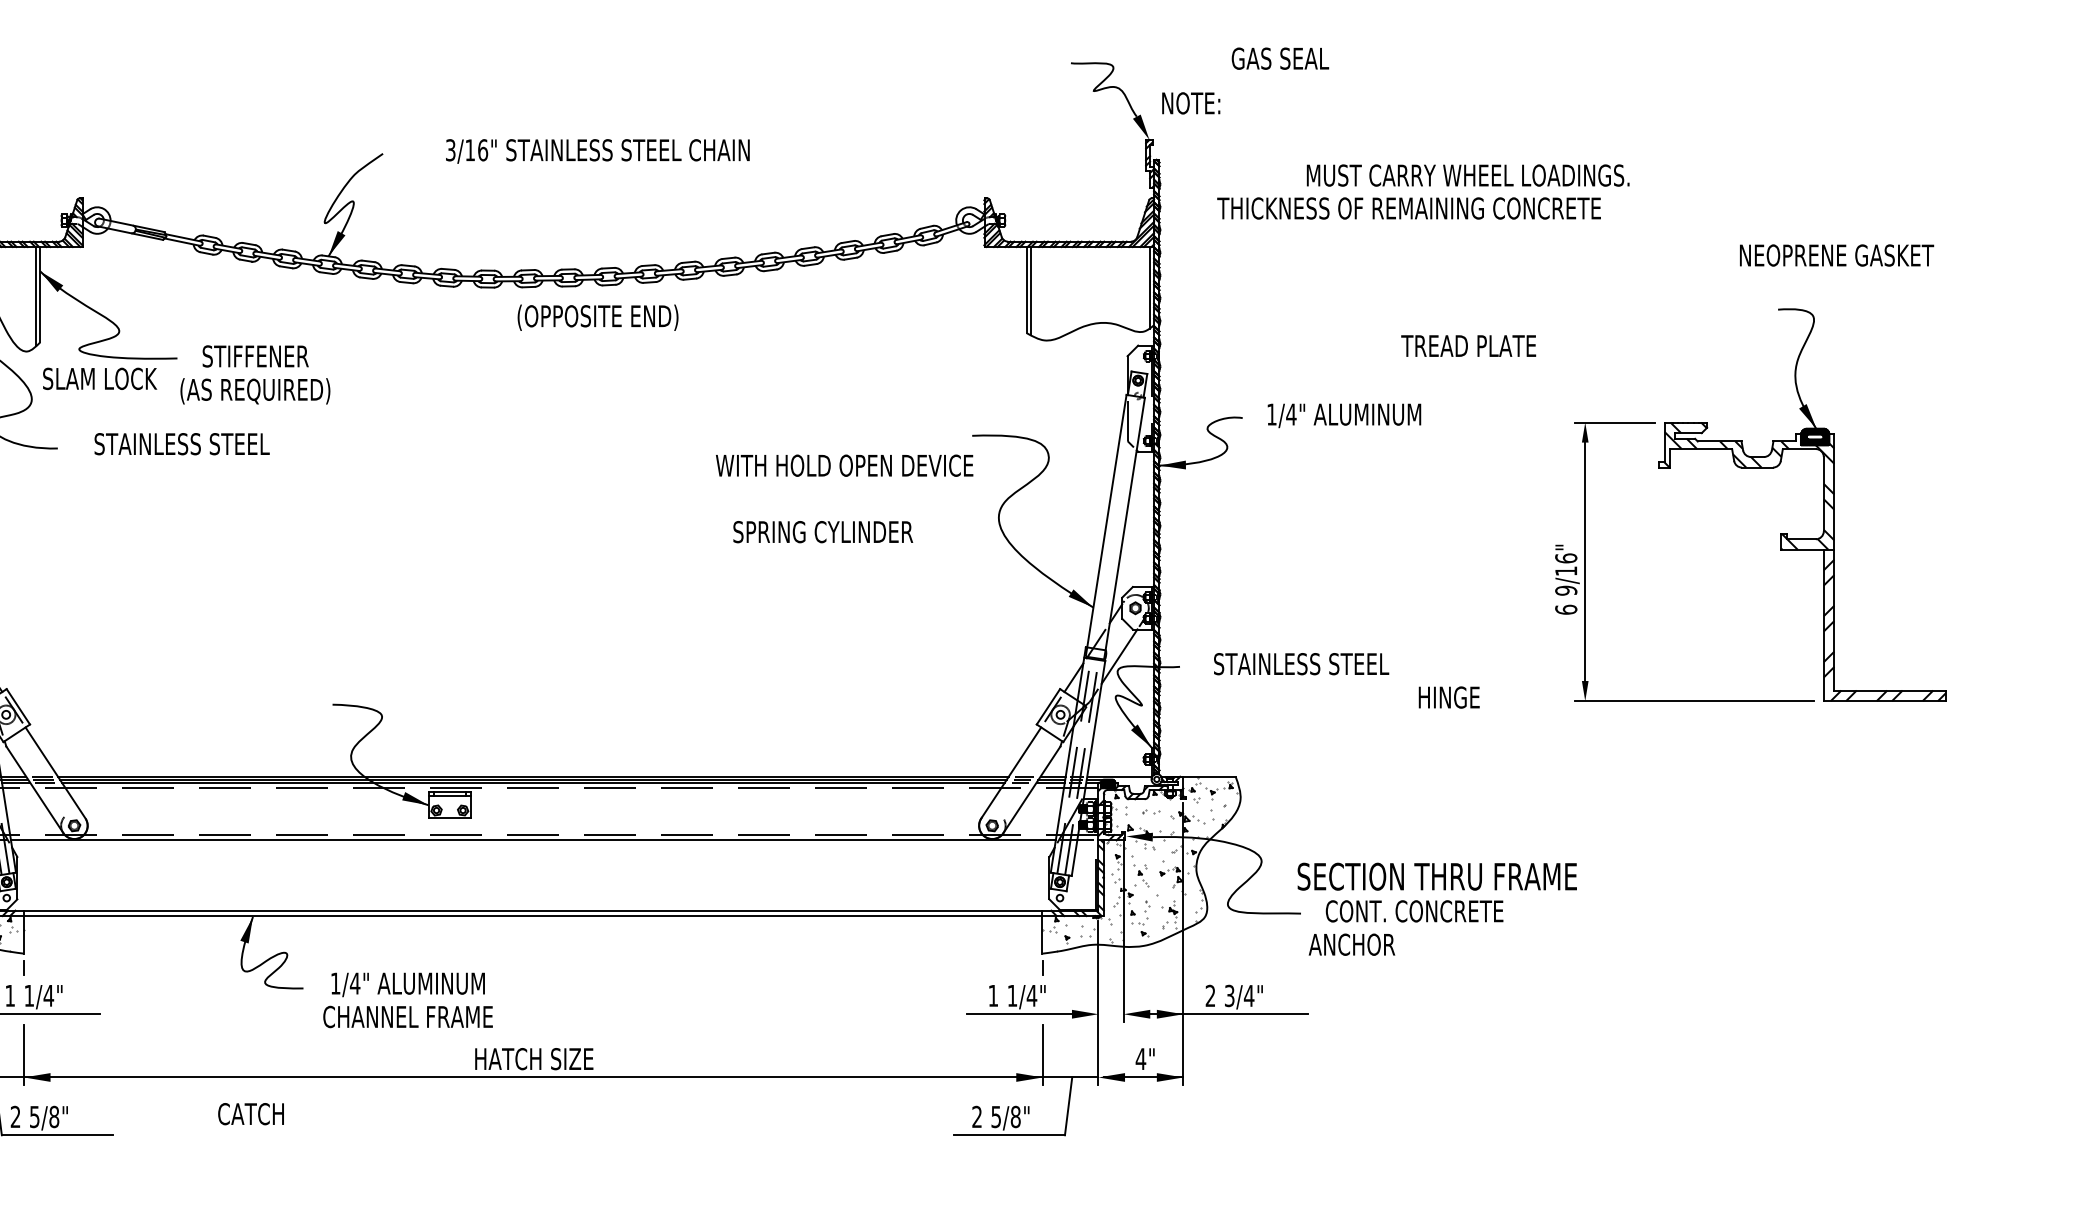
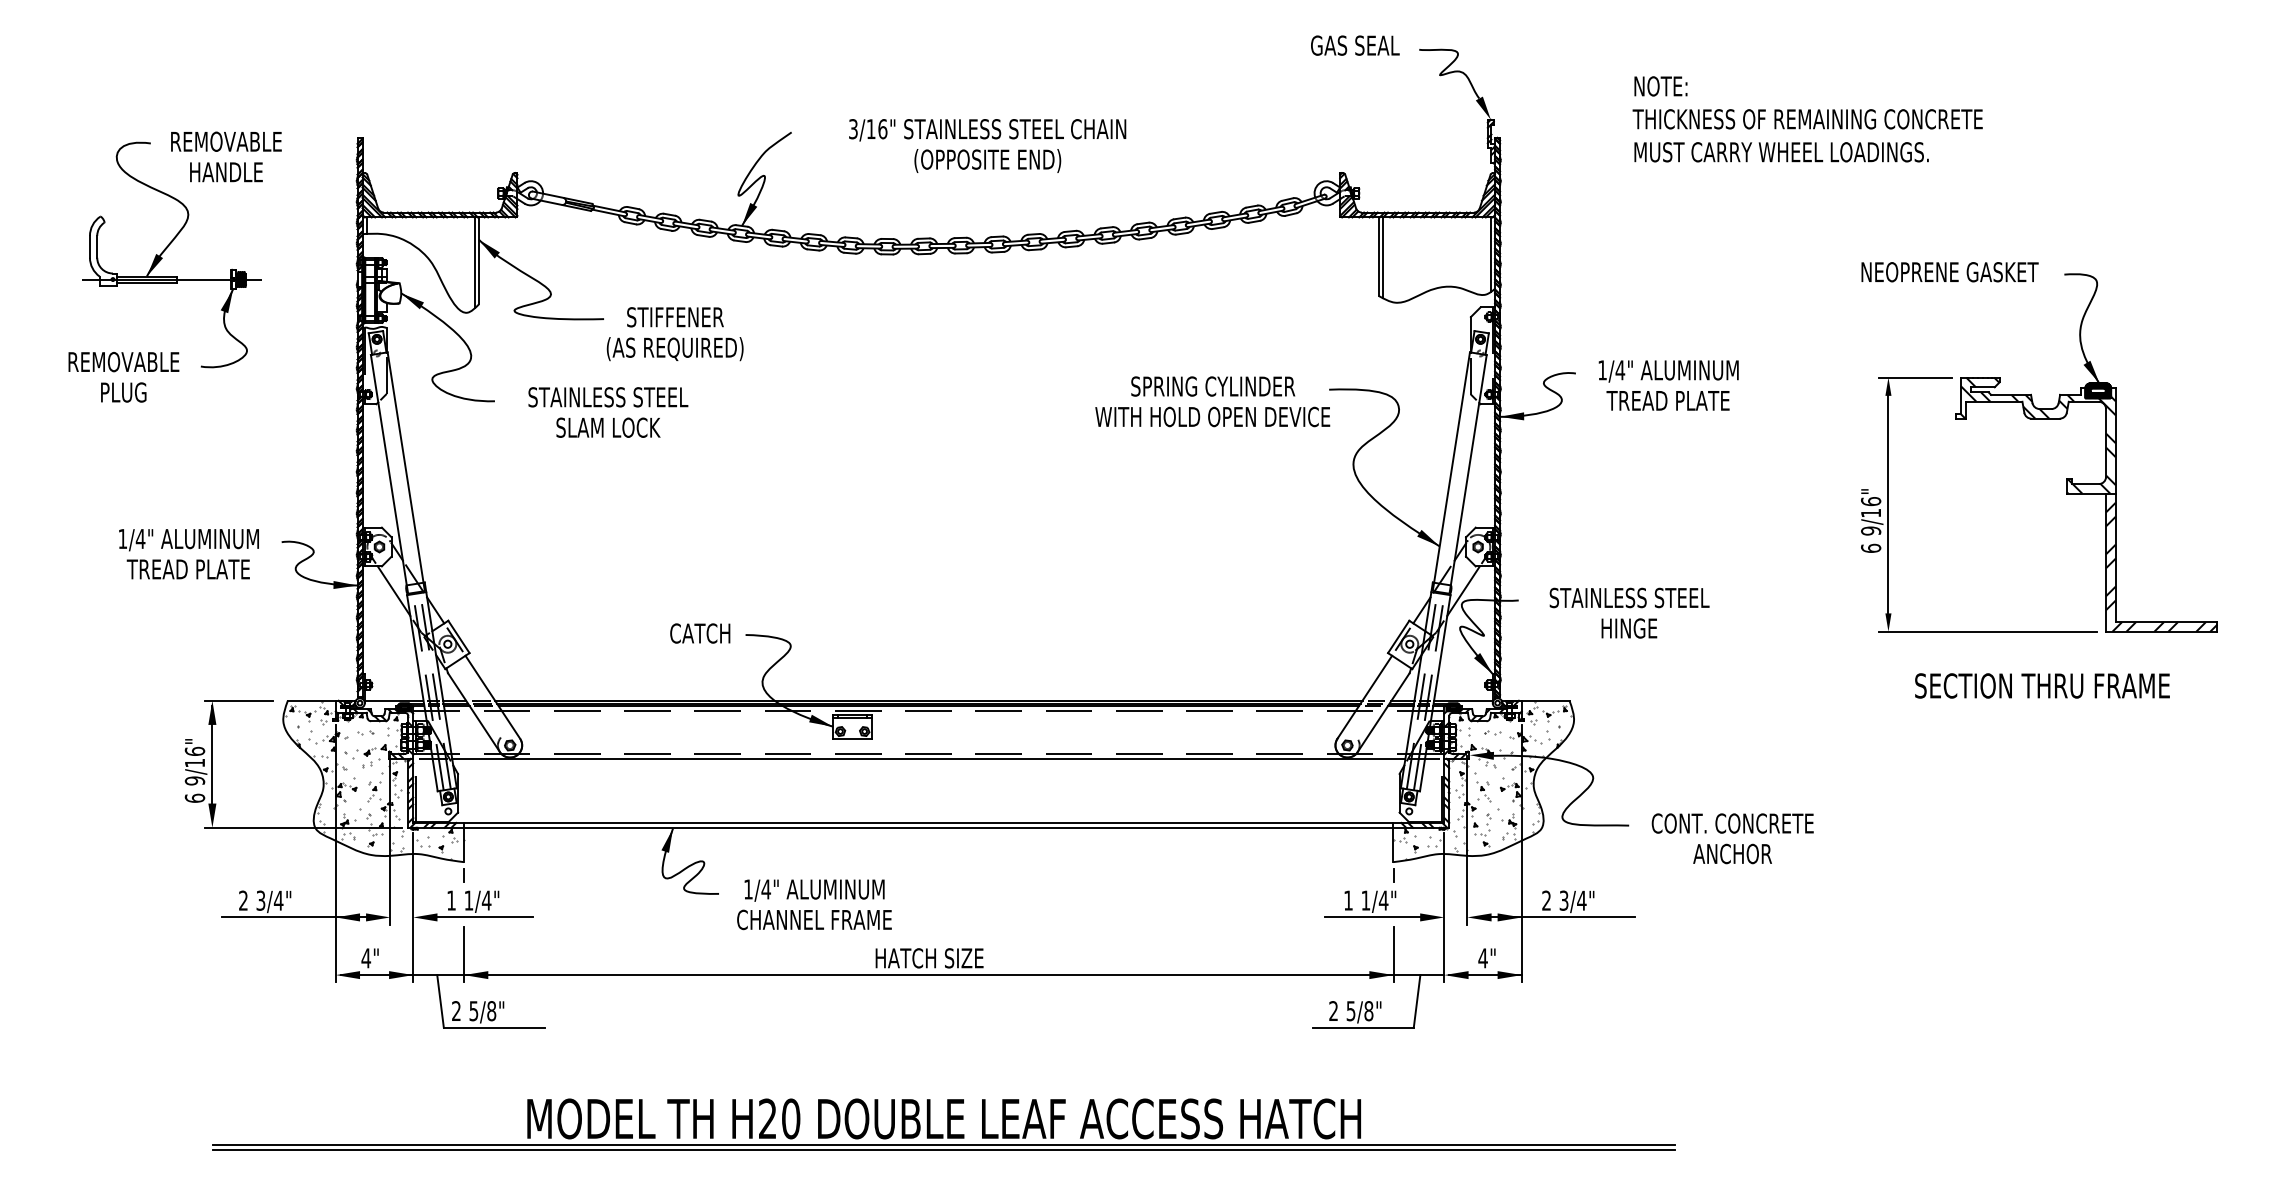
text: (1280, 58) -> (1355, 45), moved
text: (1190, 103) -> (1660, 86), moved
text: (1408, 208) -> (1807, 119), moved
text: (1836, 255) -> (1949, 272), moved
text: (597, 317) -> (987, 160), moved
text: (1468, 345) -> (1667, 400), moved
text: (100, 378) -> (608, 427), moved
text: (823, 532) -> (1213, 386), moved
text: (1449, 697) -> (1629, 628), moved
text: (1437, 876) -> (2042, 685), moved
text: (1351, 944) -> (1732, 853), moved
text: (251, 1114) -> (700, 633), moved

